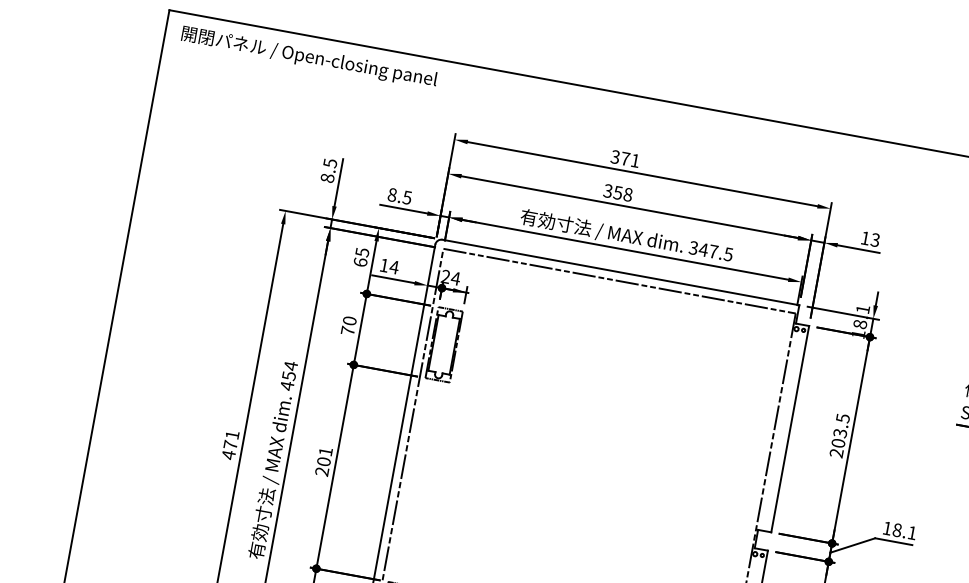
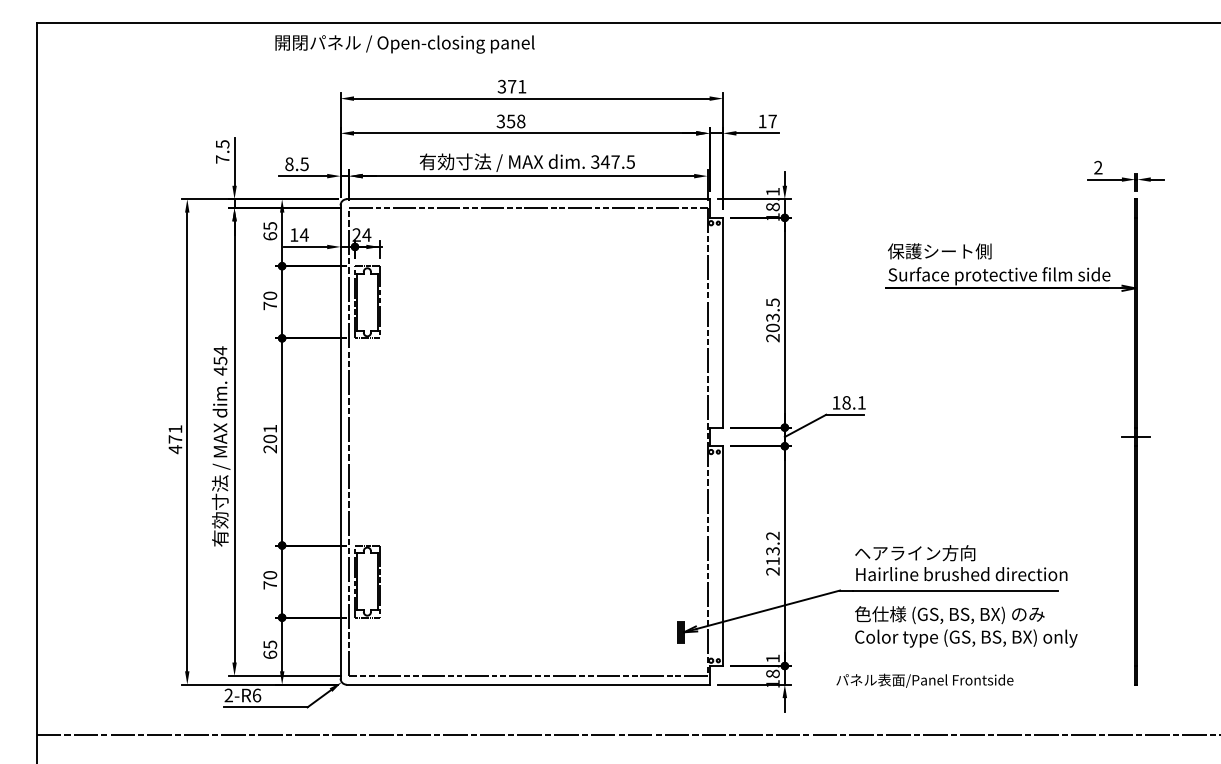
text: (308, 57) -> (404, 44), moved
text: (327, 178) -> (222, 159), 8.5 -> 7.5
text: (875, 240) -> (772, 121), 13 -> 17

